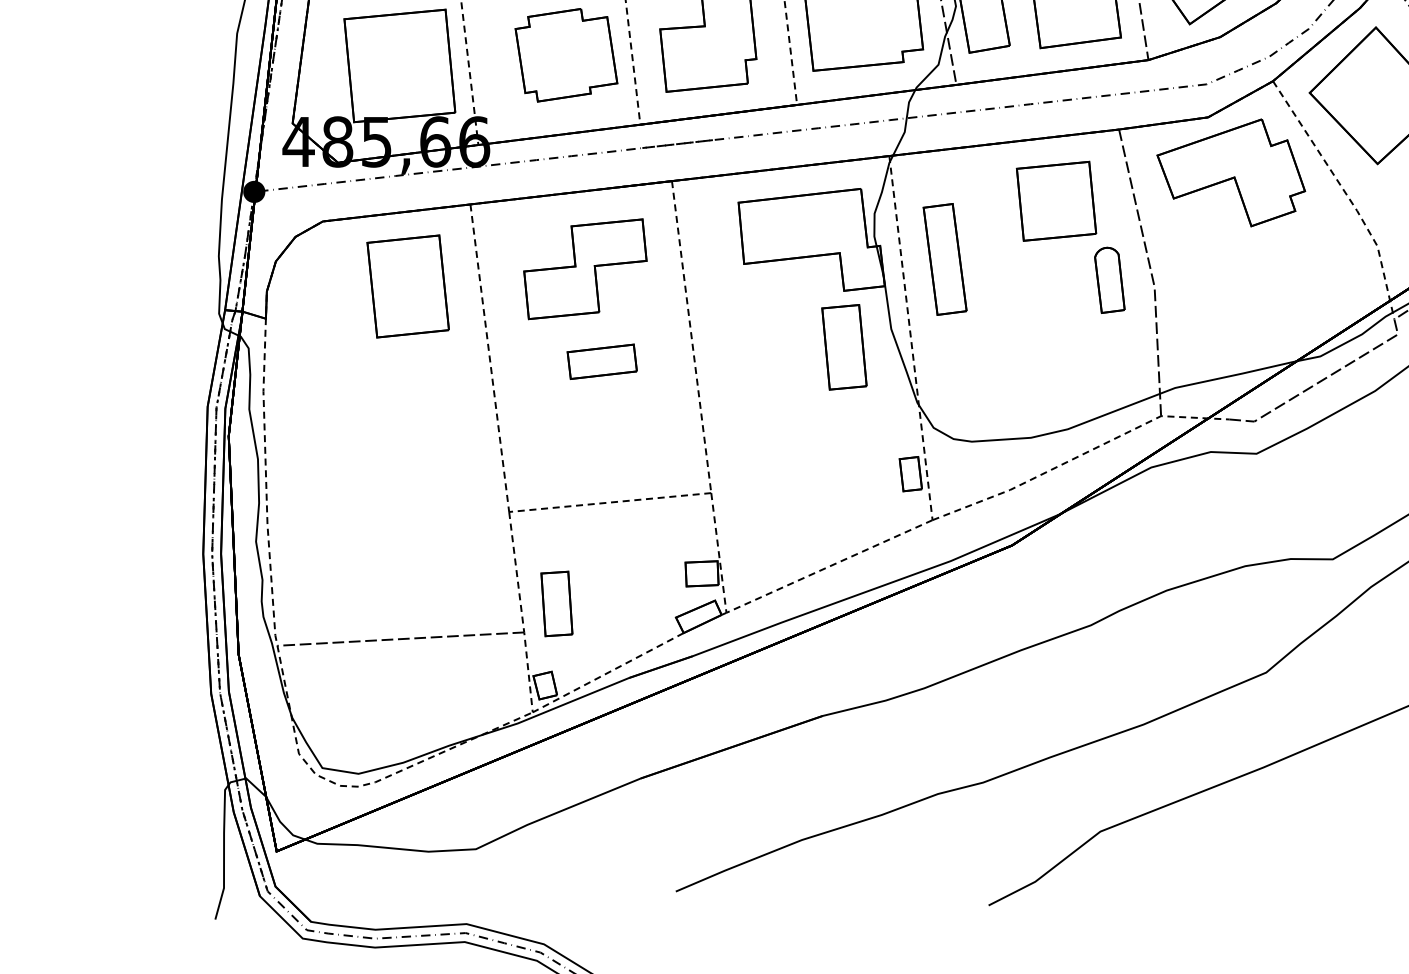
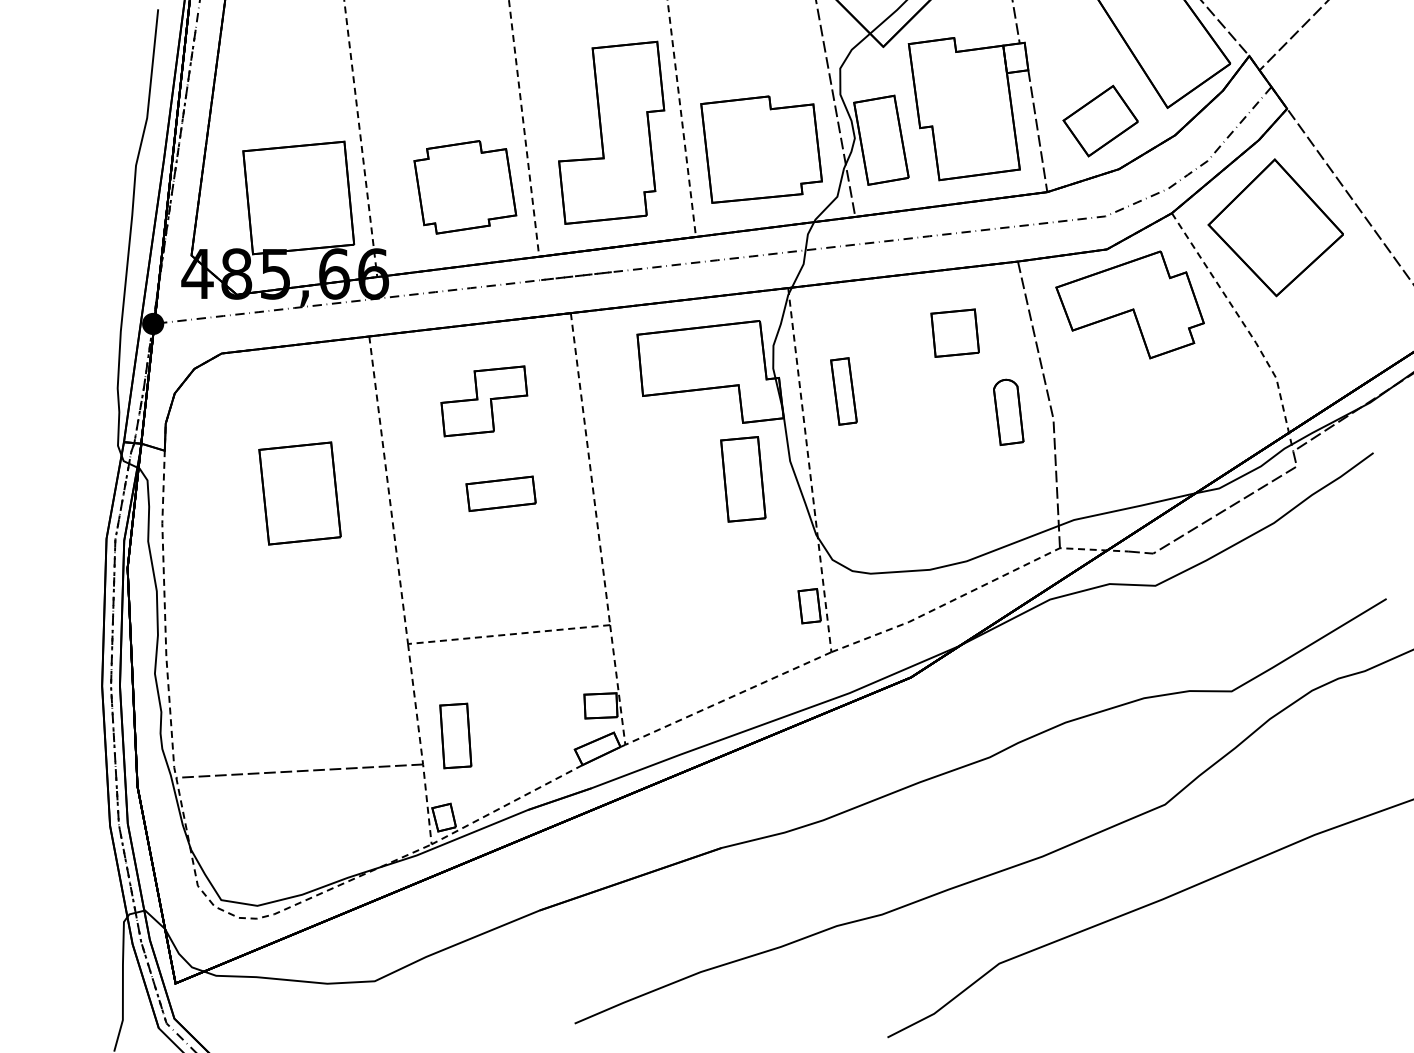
part: (1055, 200) -> (954, 332), size x0.6
part: (944, 259) -> (843, 391), size x0.6
part: (585, 269) -> (484, 401), size x0.7
part: (407, 286) -> (299, 493), moved

